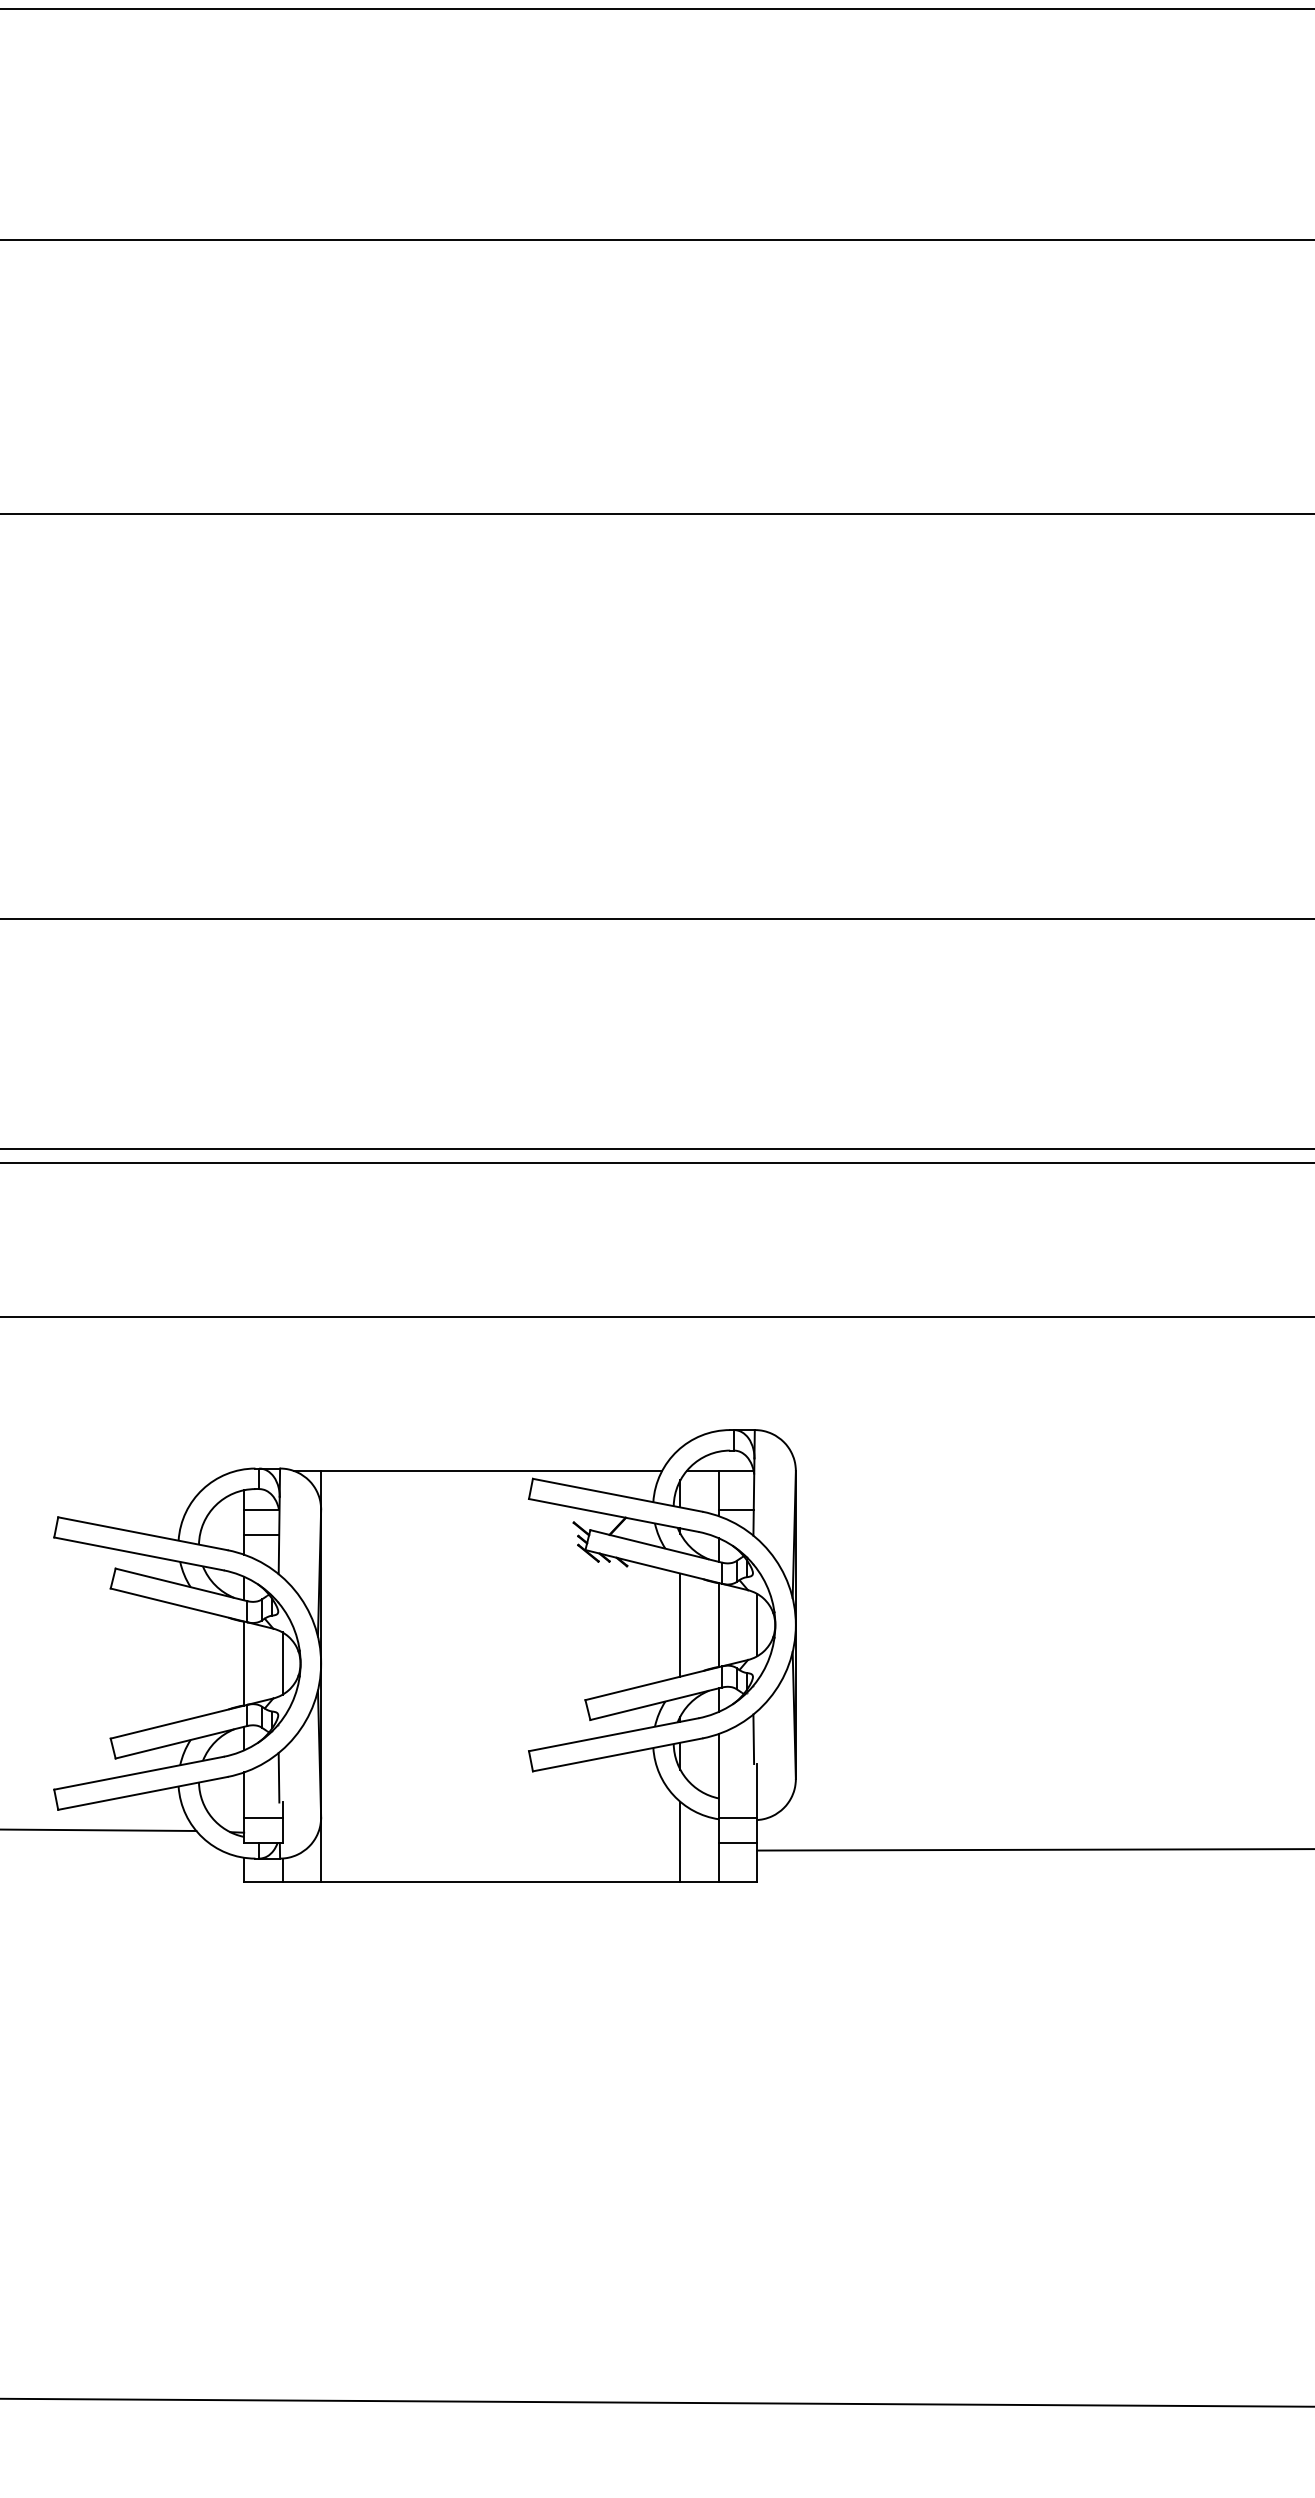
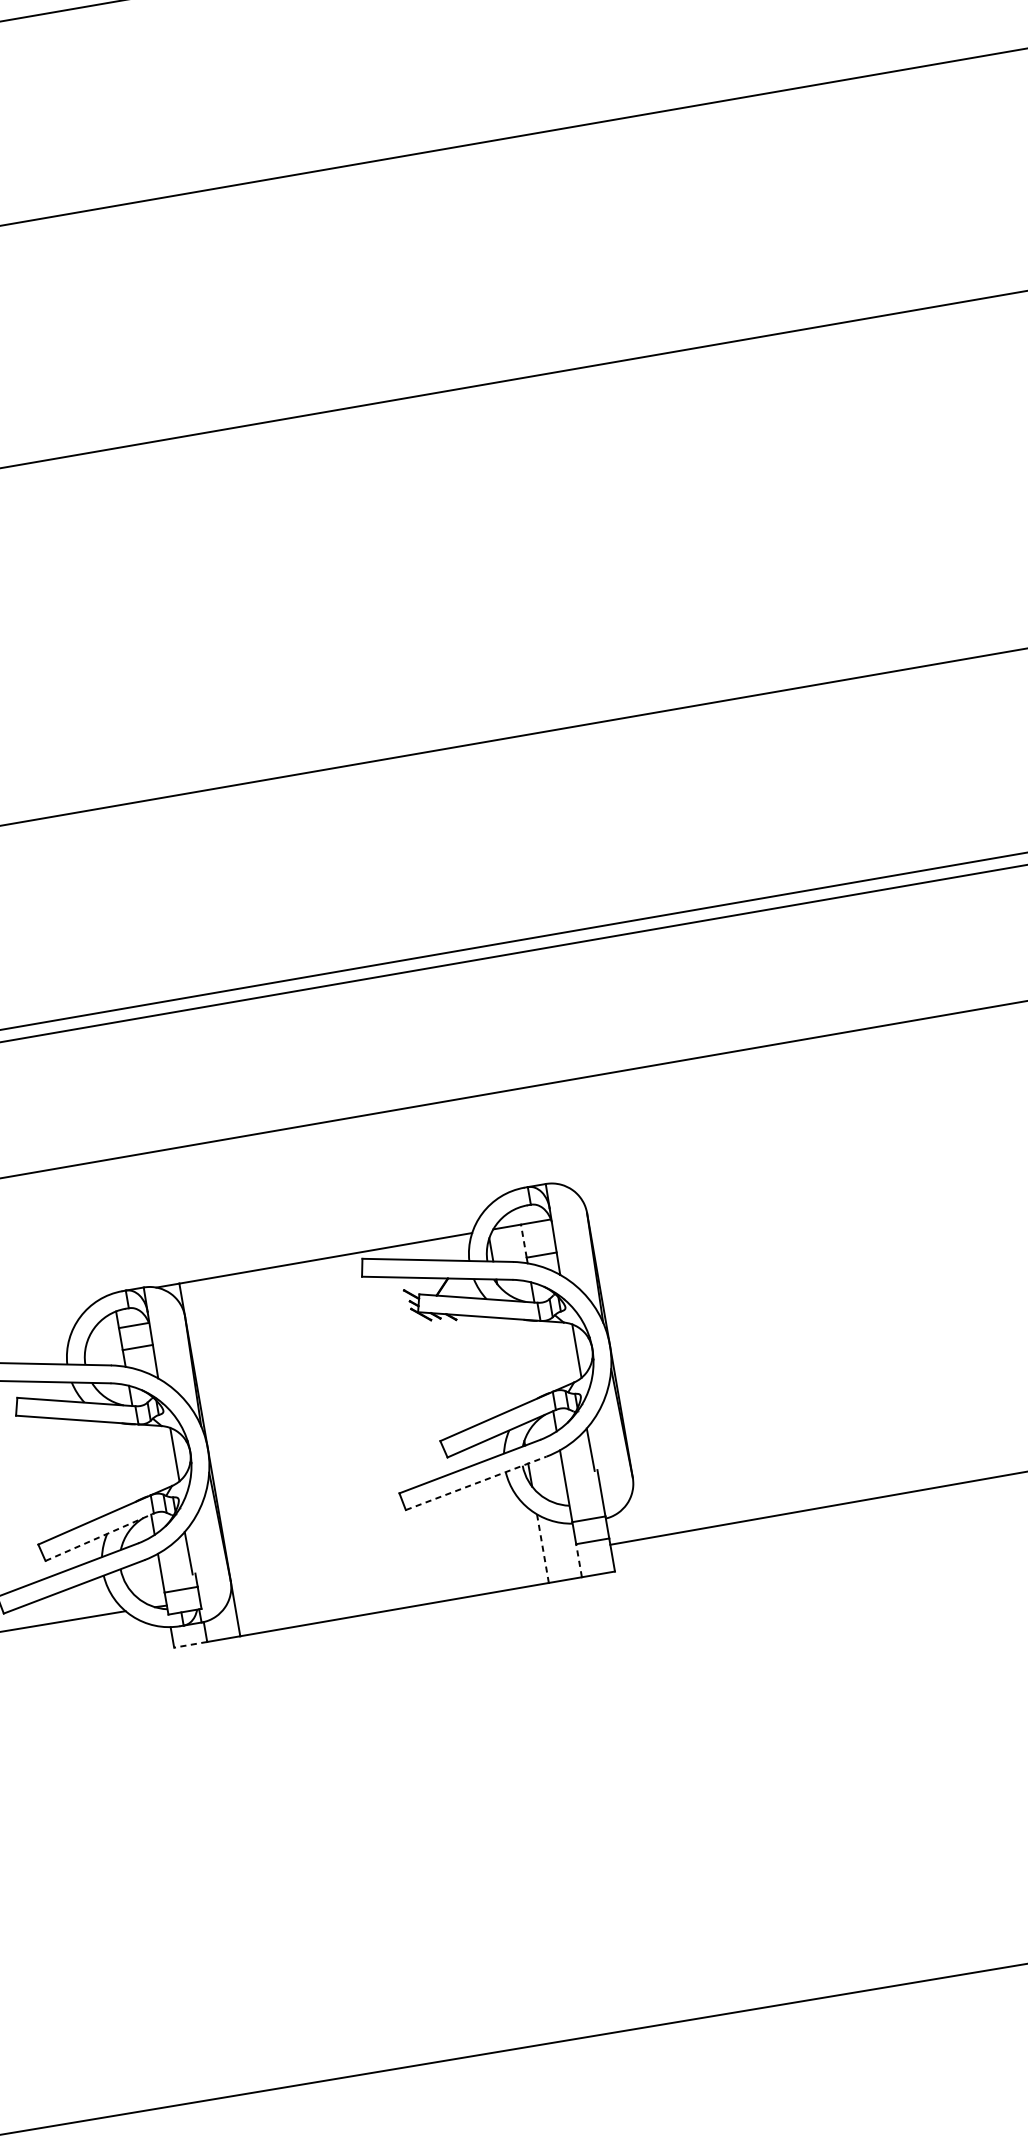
line: (718, 1489) -> (523, 1240), solid -> dashed
line: (680, 1624) -> (510, 1362), removed
line: (718, 1625) -> (543, 1357), removed
line: (244, 1663) -> (142, 1460), removed
line: (181, 1742) -> (99, 1537), solid -> dashed
line: (618, 1754) -> (476, 1482), solid -> dashed
line: (680, 1841) -> (542, 1548), solid -> dashed
line: (718, 1861) -> (578, 1559), solid -> dashed
line: (262, 1881) -> (189, 1644), solid -> dashed

